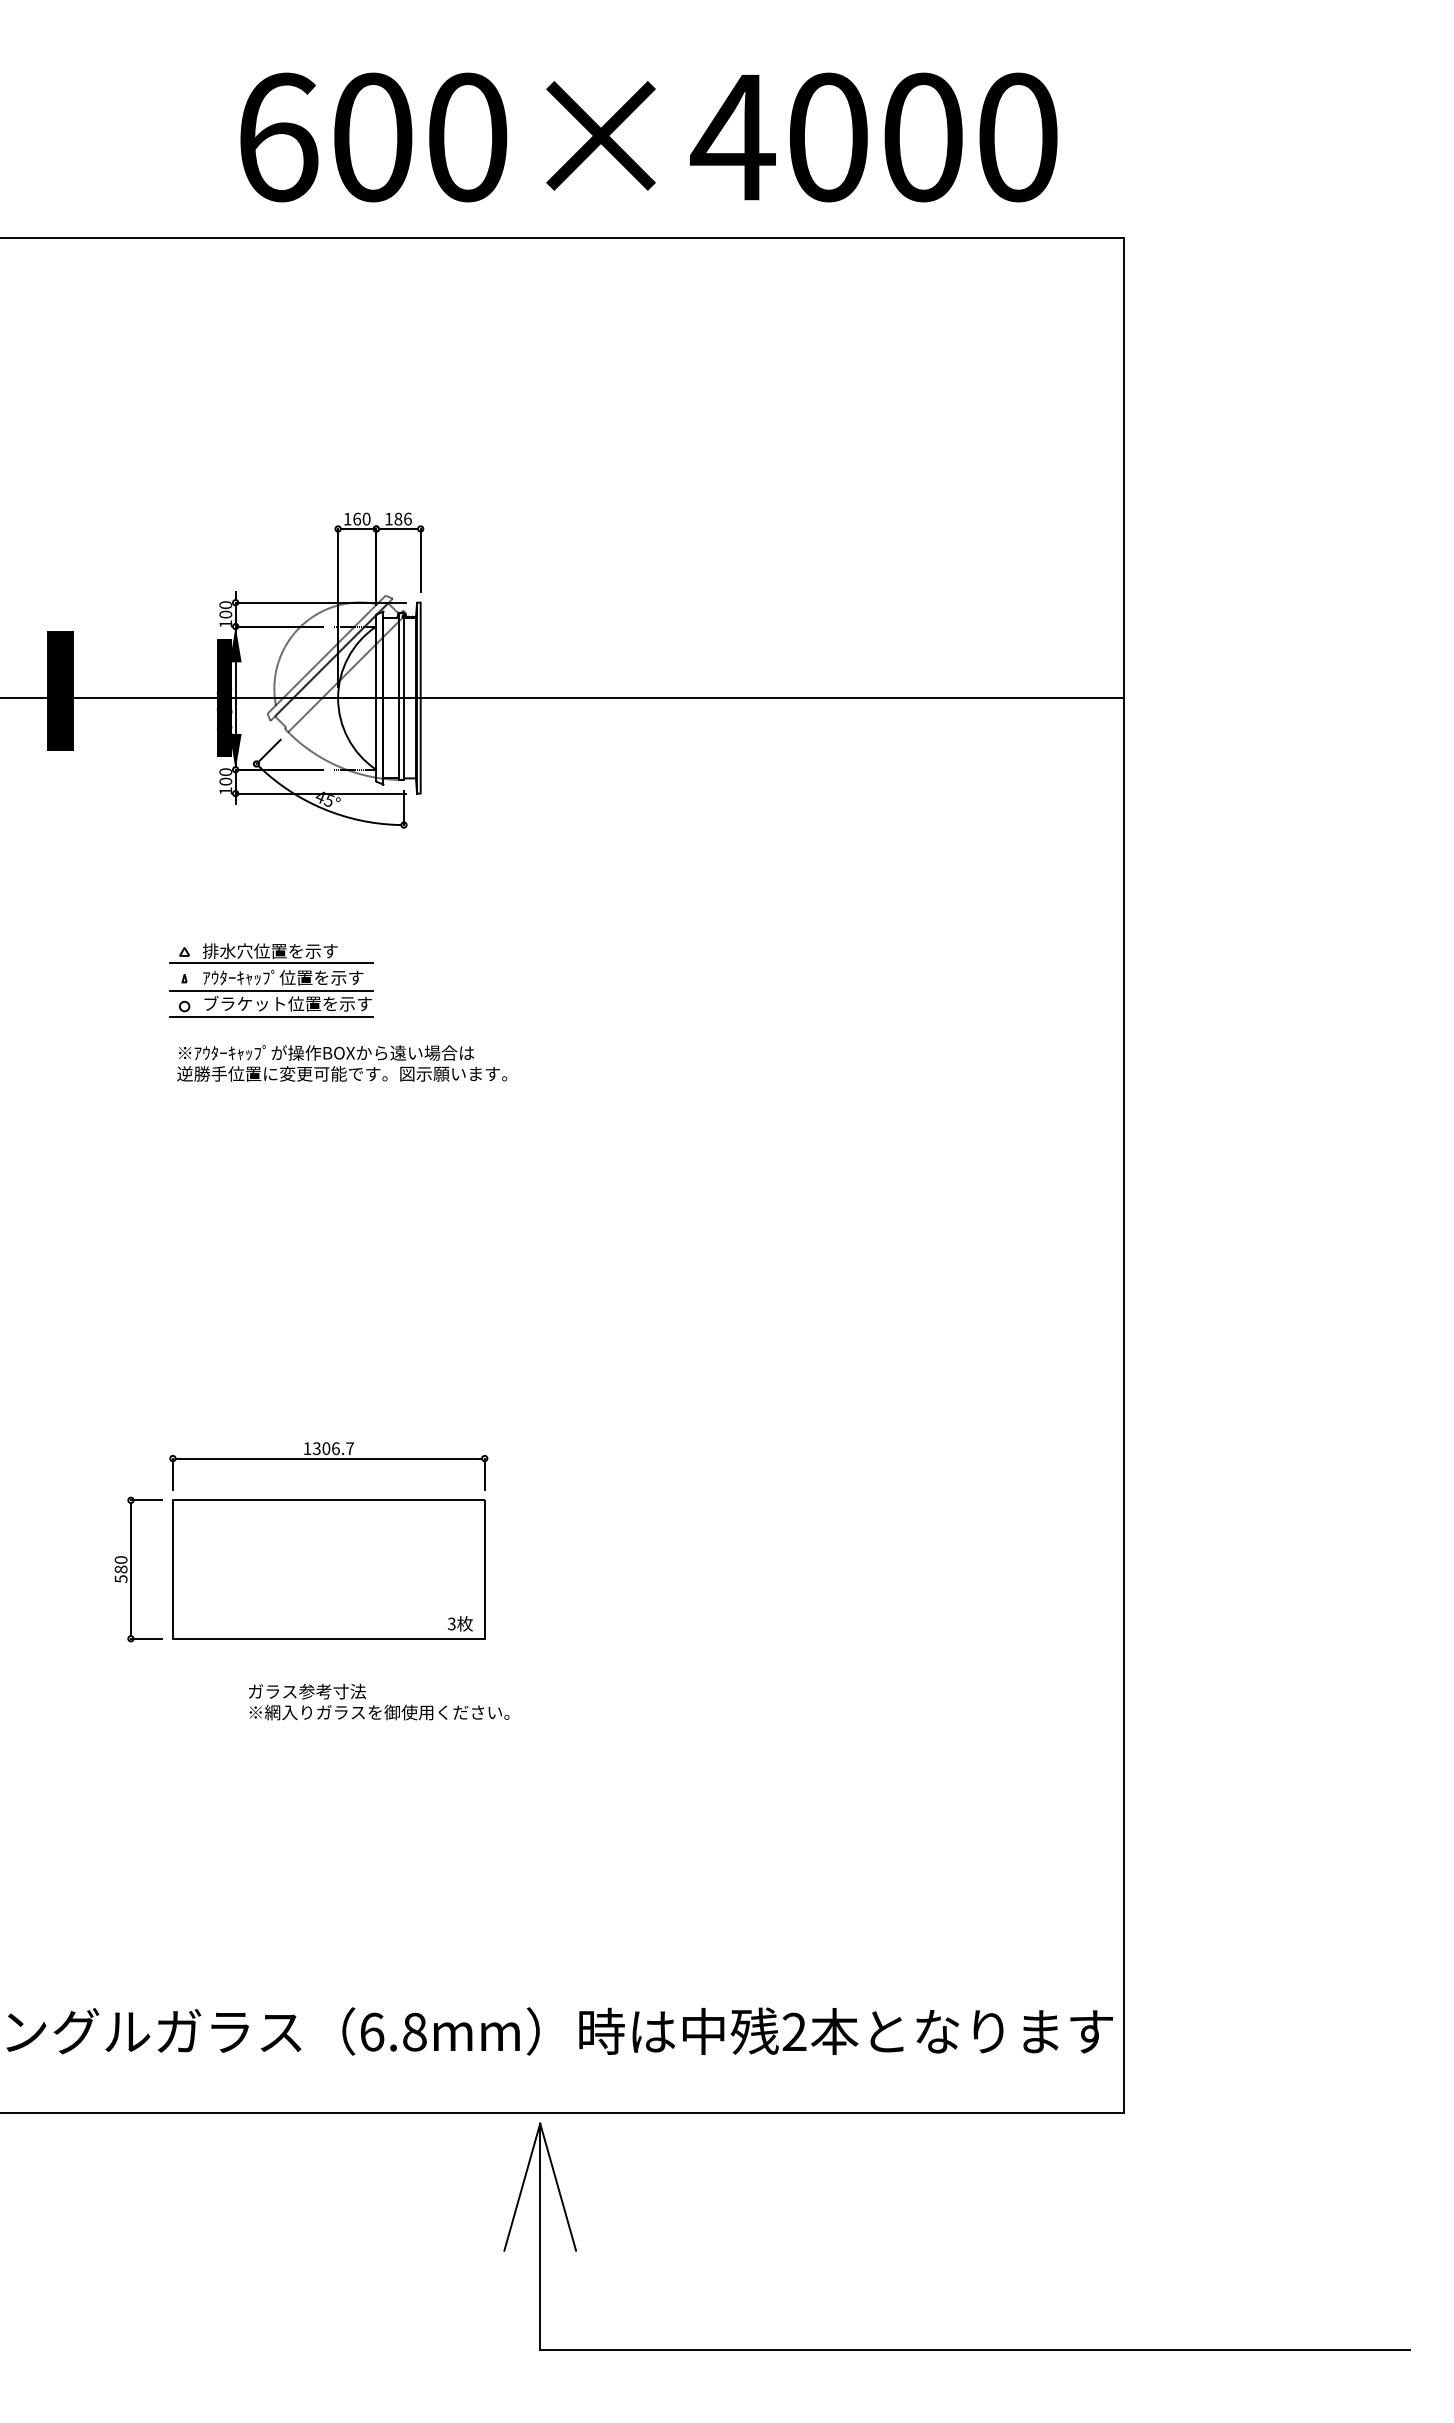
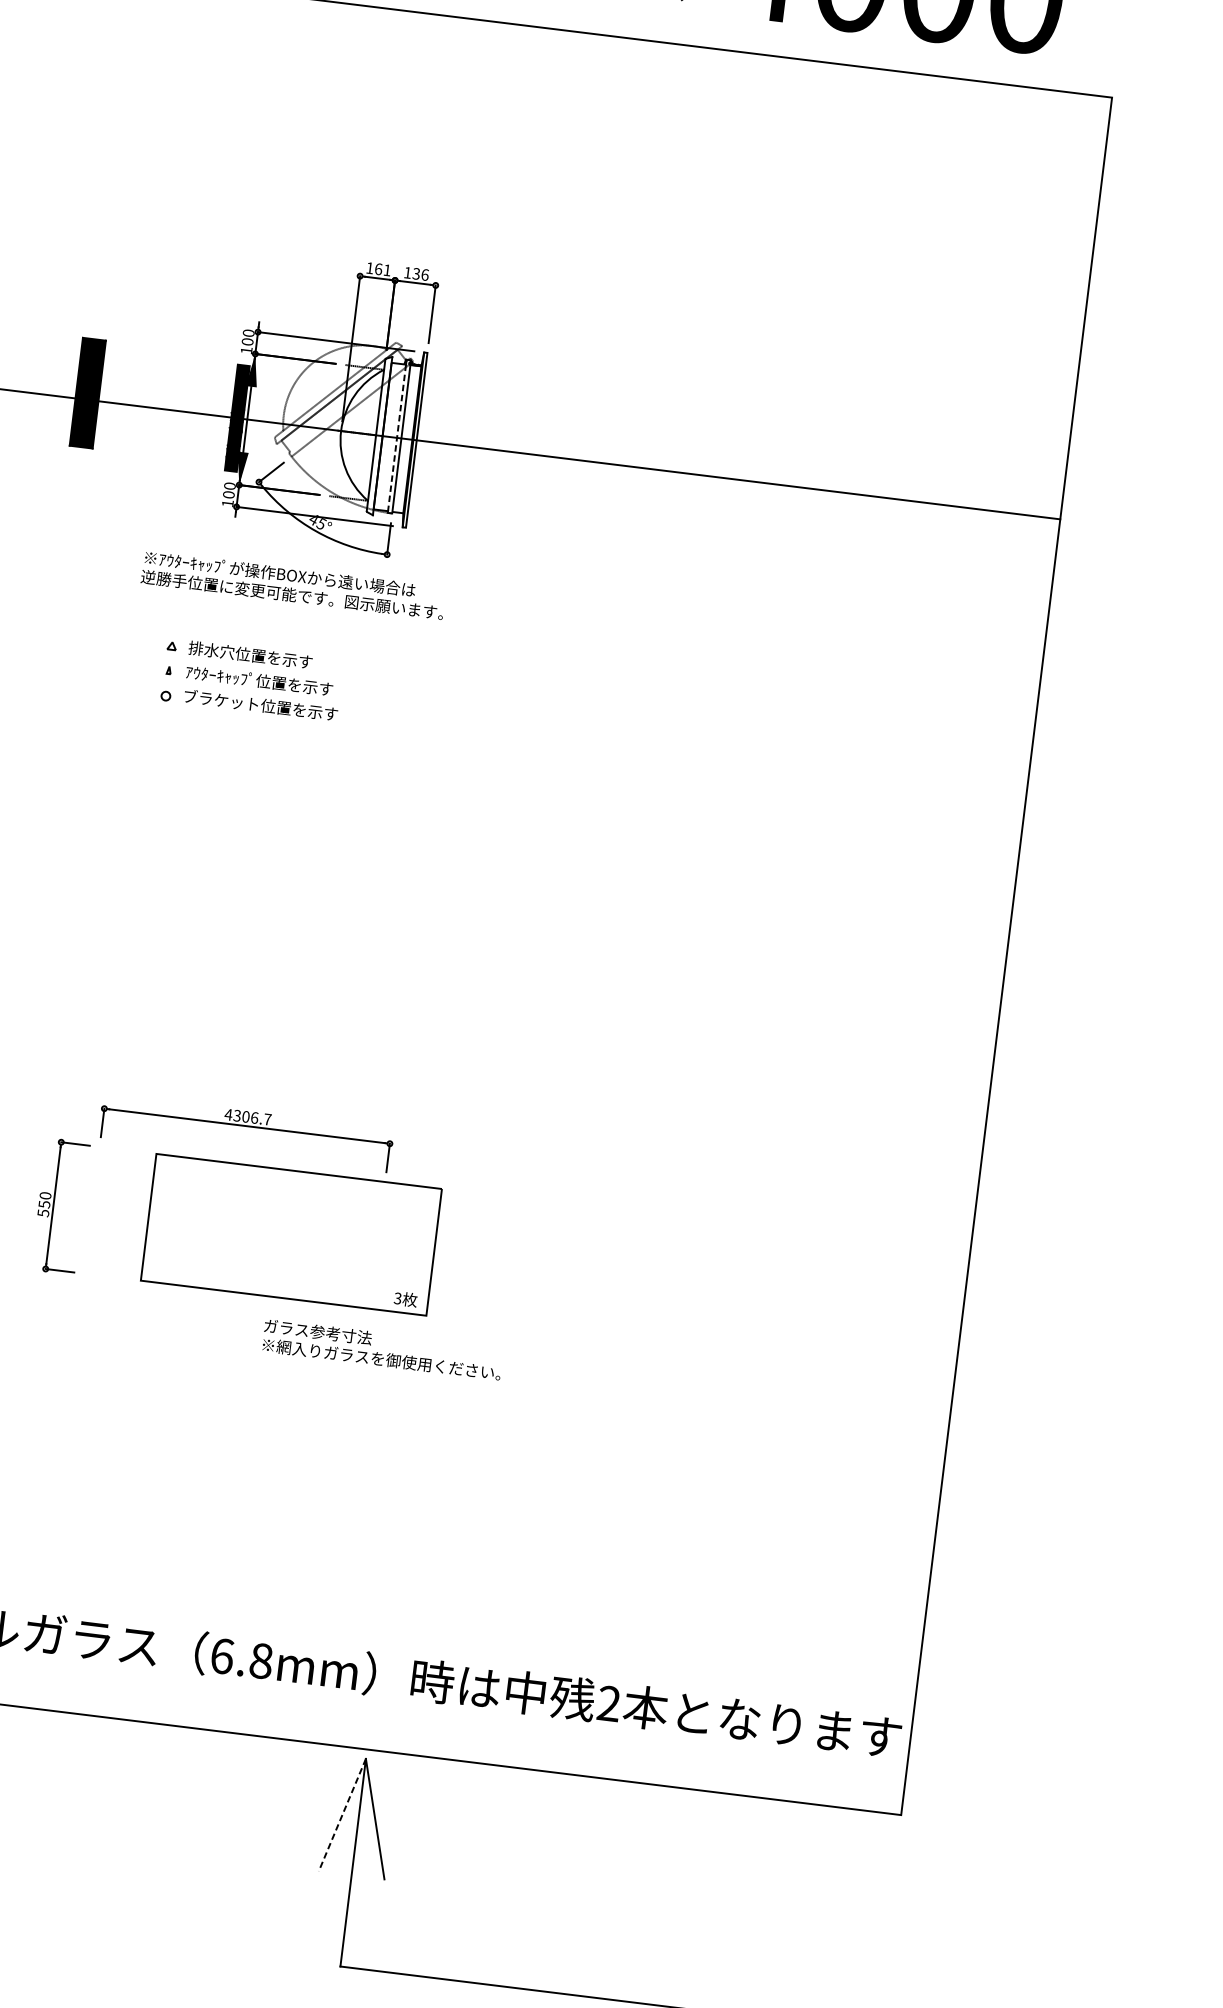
text: (366, 518) -> (387, 269), 160 -> 161
text: (398, 518) -> (416, 273), 186 -> 136
line: (399, 698) -> (397, 438), solid -> dashed
line: (271, 963) -> (250, 666), removed
line: (271, 990) -> (247, 691), removed
line: (271, 1017) -> (244, 715), removed
text: (342, 1063) -> (293, 585), moved
text: (307, 1448) -> (228, 1114), 1306.7 -> 4306.7
text: (120, 1569) -> (43, 1204), 580 -> 550
part: (328, 1569) -> (291, 1234), moved
text: (379, 1701) -> (383, 1349), moved
line: (522, 2187) -> (342, 1815), solid -> dashed

